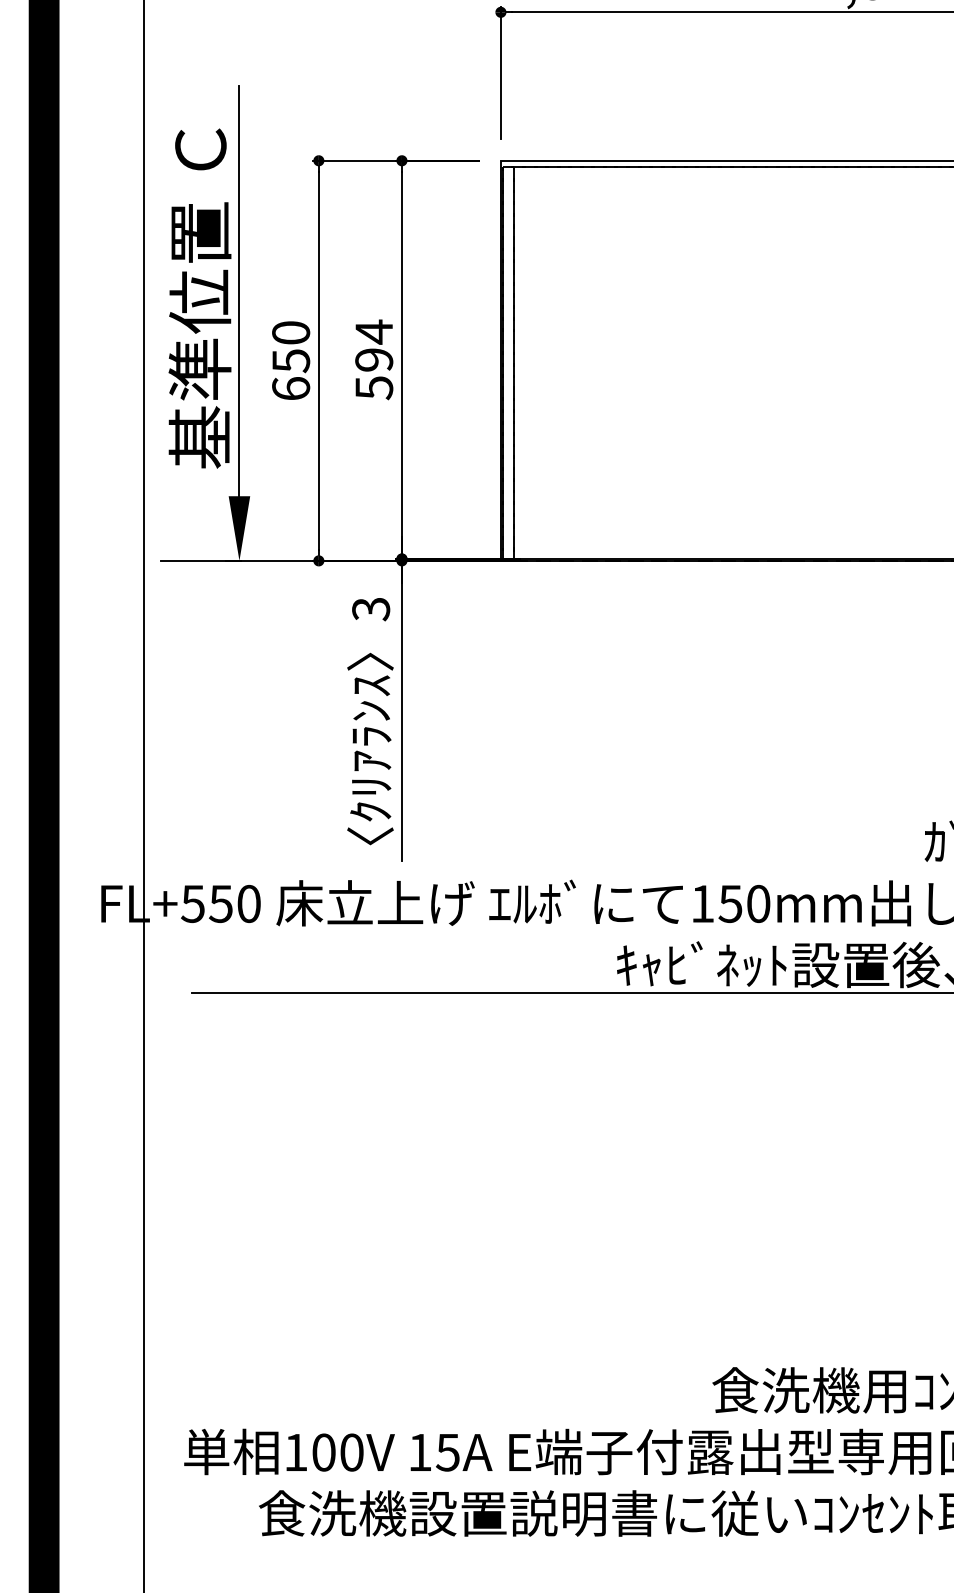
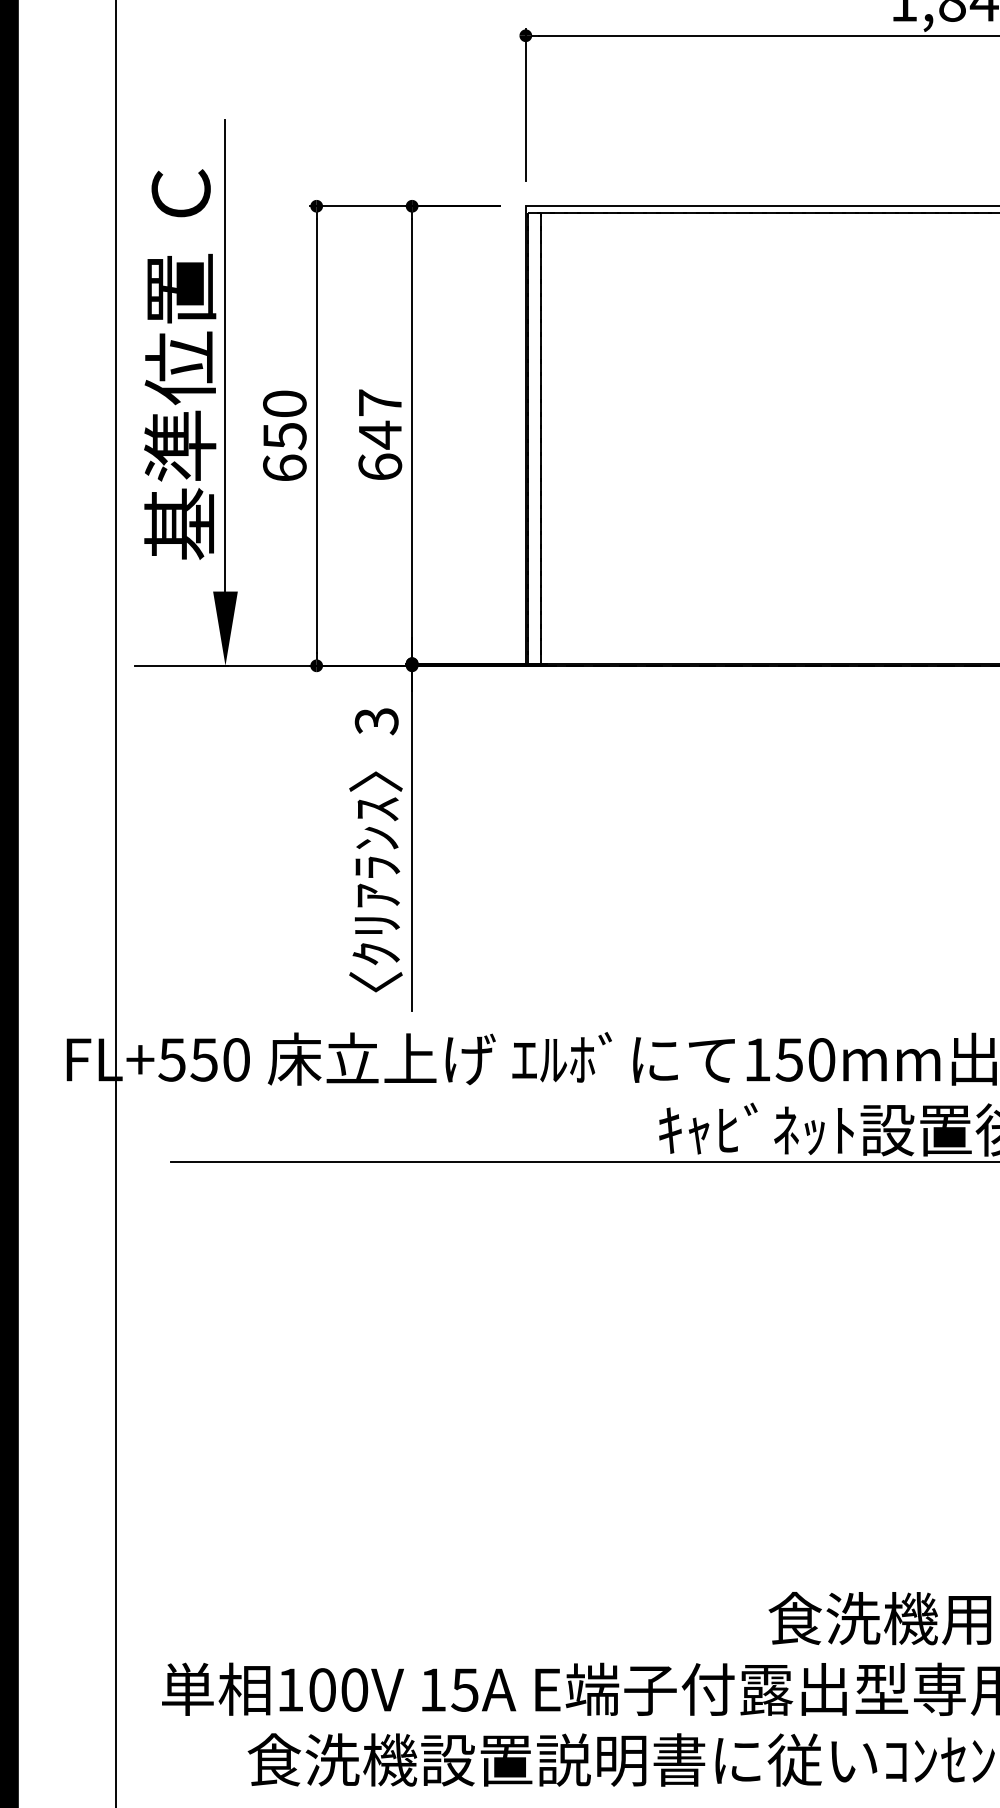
text: (374, 359) -> (380, 434), 594 -> 647

